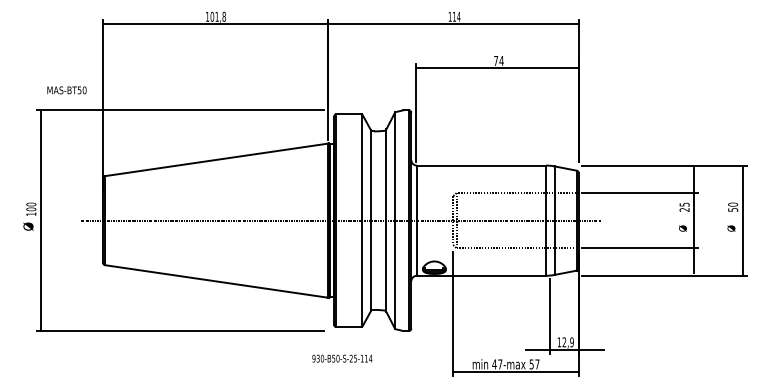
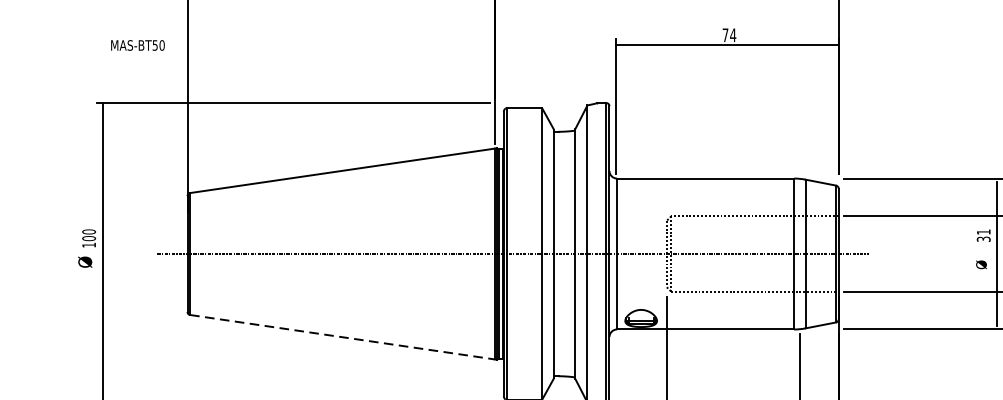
text: (66, 90) -> (137, 45), moved
text: (684, 206) -> (983, 234), 25 -> 31
line: (216, 281) -> (342, 337), solid -> dashed

